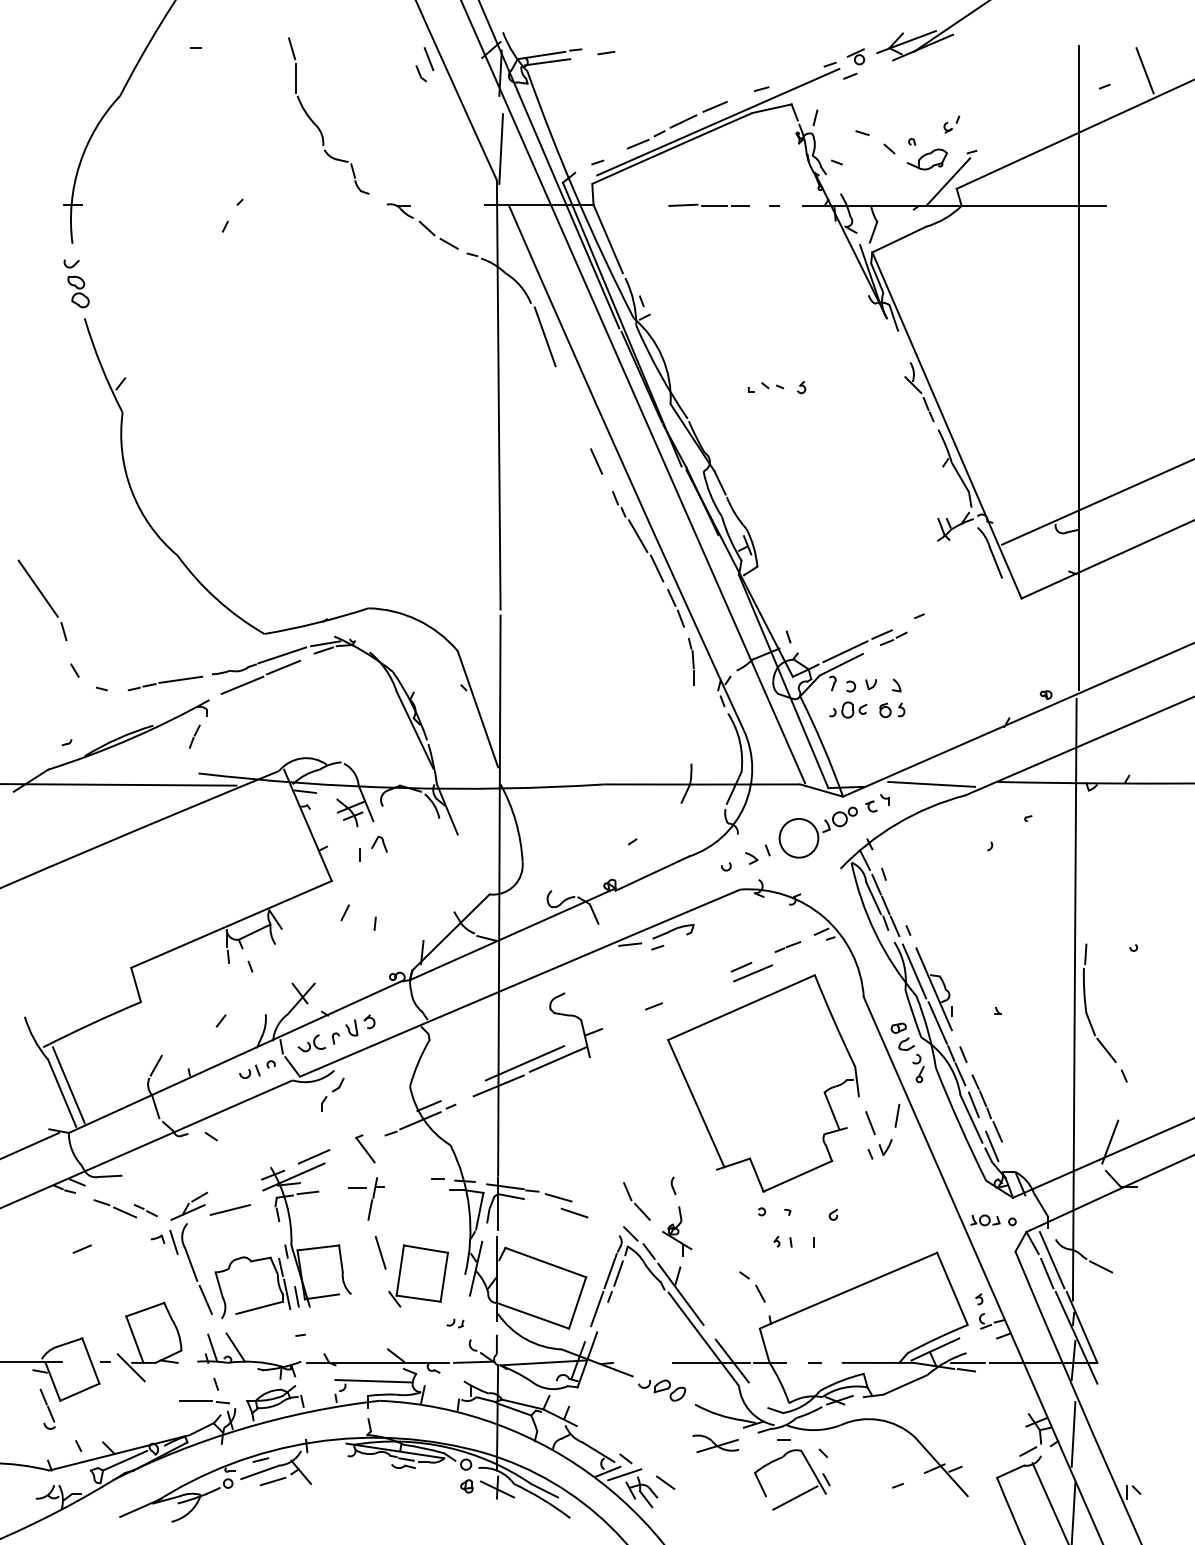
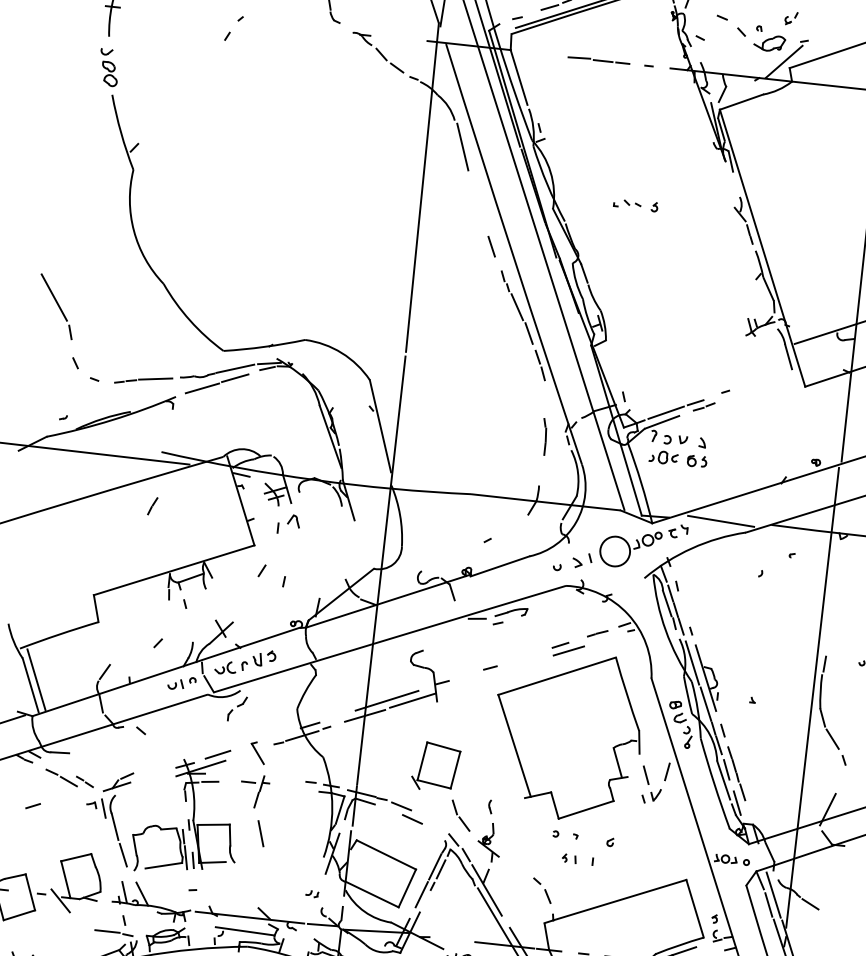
part: (690, 661) -> (543, 436), moved
line: (194, 736) -> (152, 506), moved
line: (229, 1209) -> (148, 788), removed
part: (418, 1275) -> (435, 766), moved

